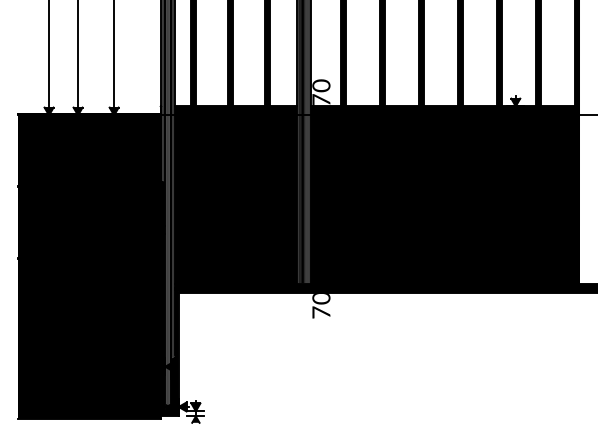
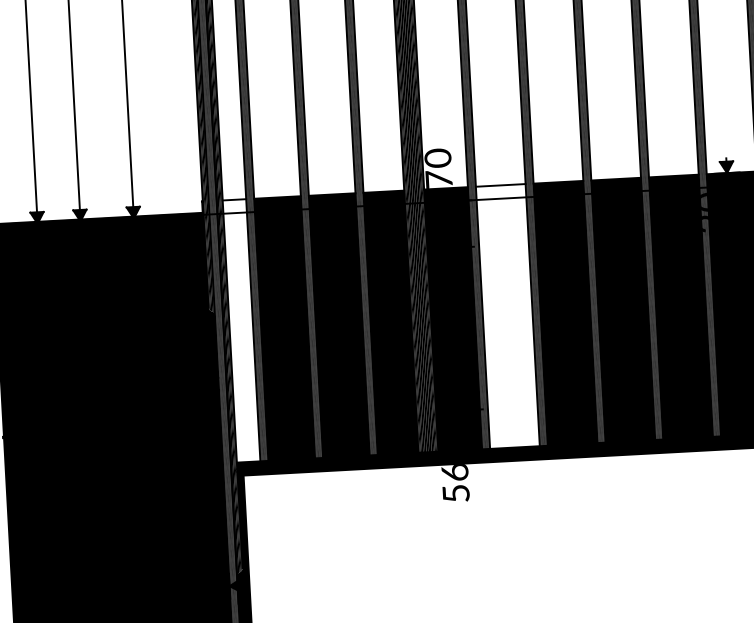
fill: (182, 194) -> (241, 330), removed
fill: (362, 194) -> (507, 315), removed
text: (321, 306) -> (455, 484), 70 -> 56

